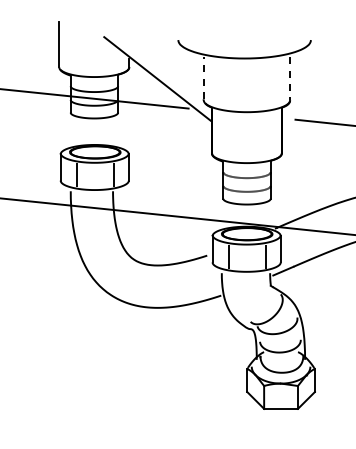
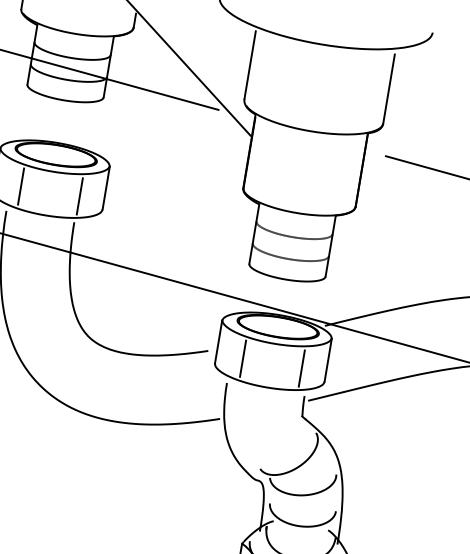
line: (203, 77) -> (250, 63), dashed -> solid
line: (290, 78) -> (389, 88), dashed -> solid

